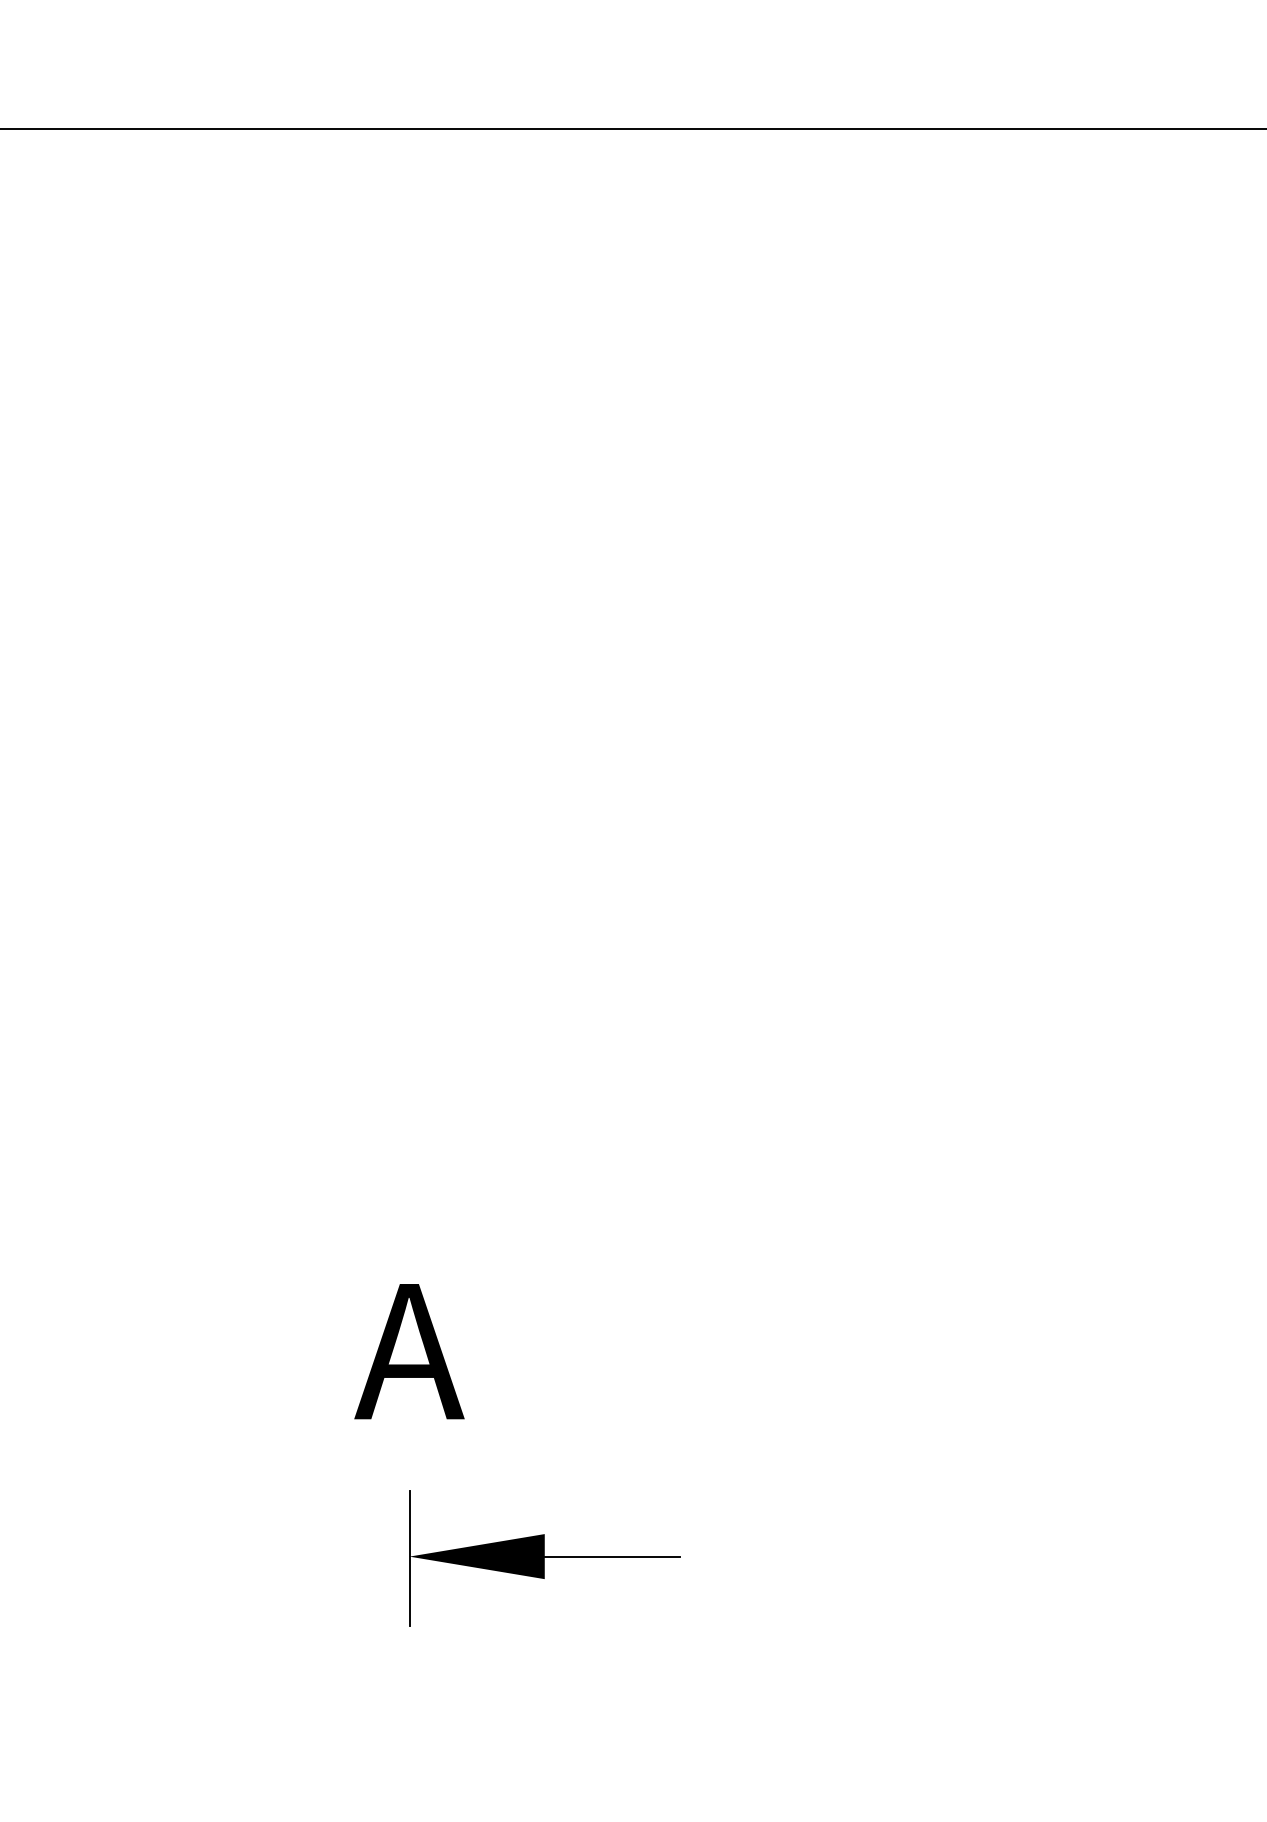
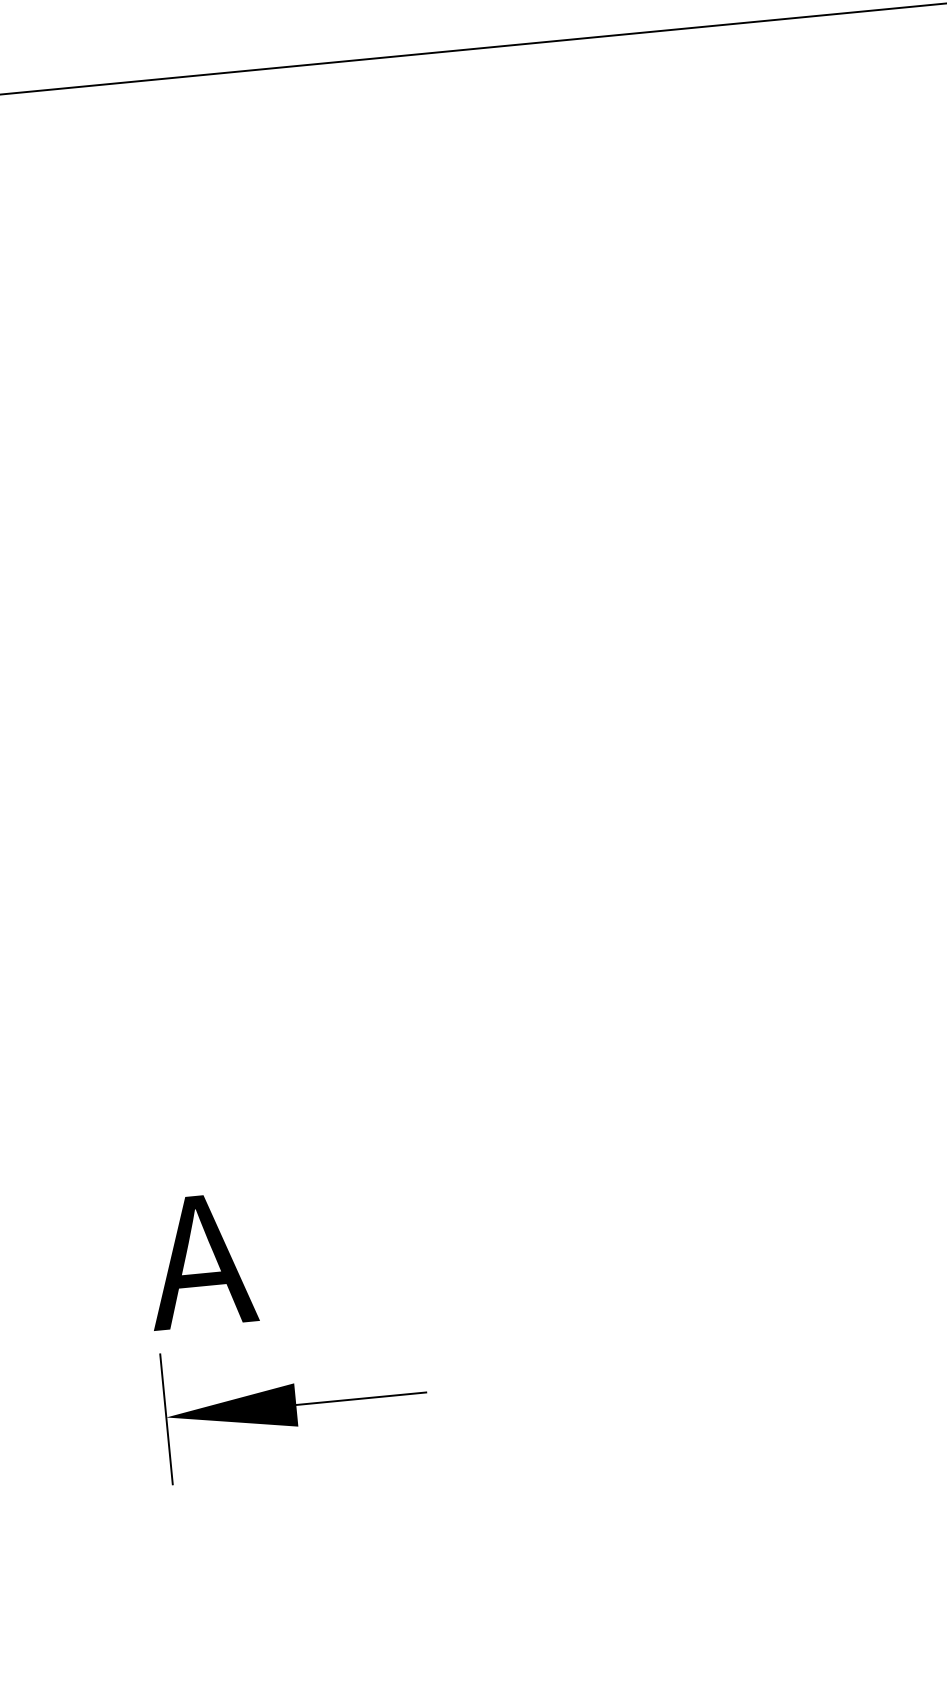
part: (544, 1558) -> (296, 1406), moved

